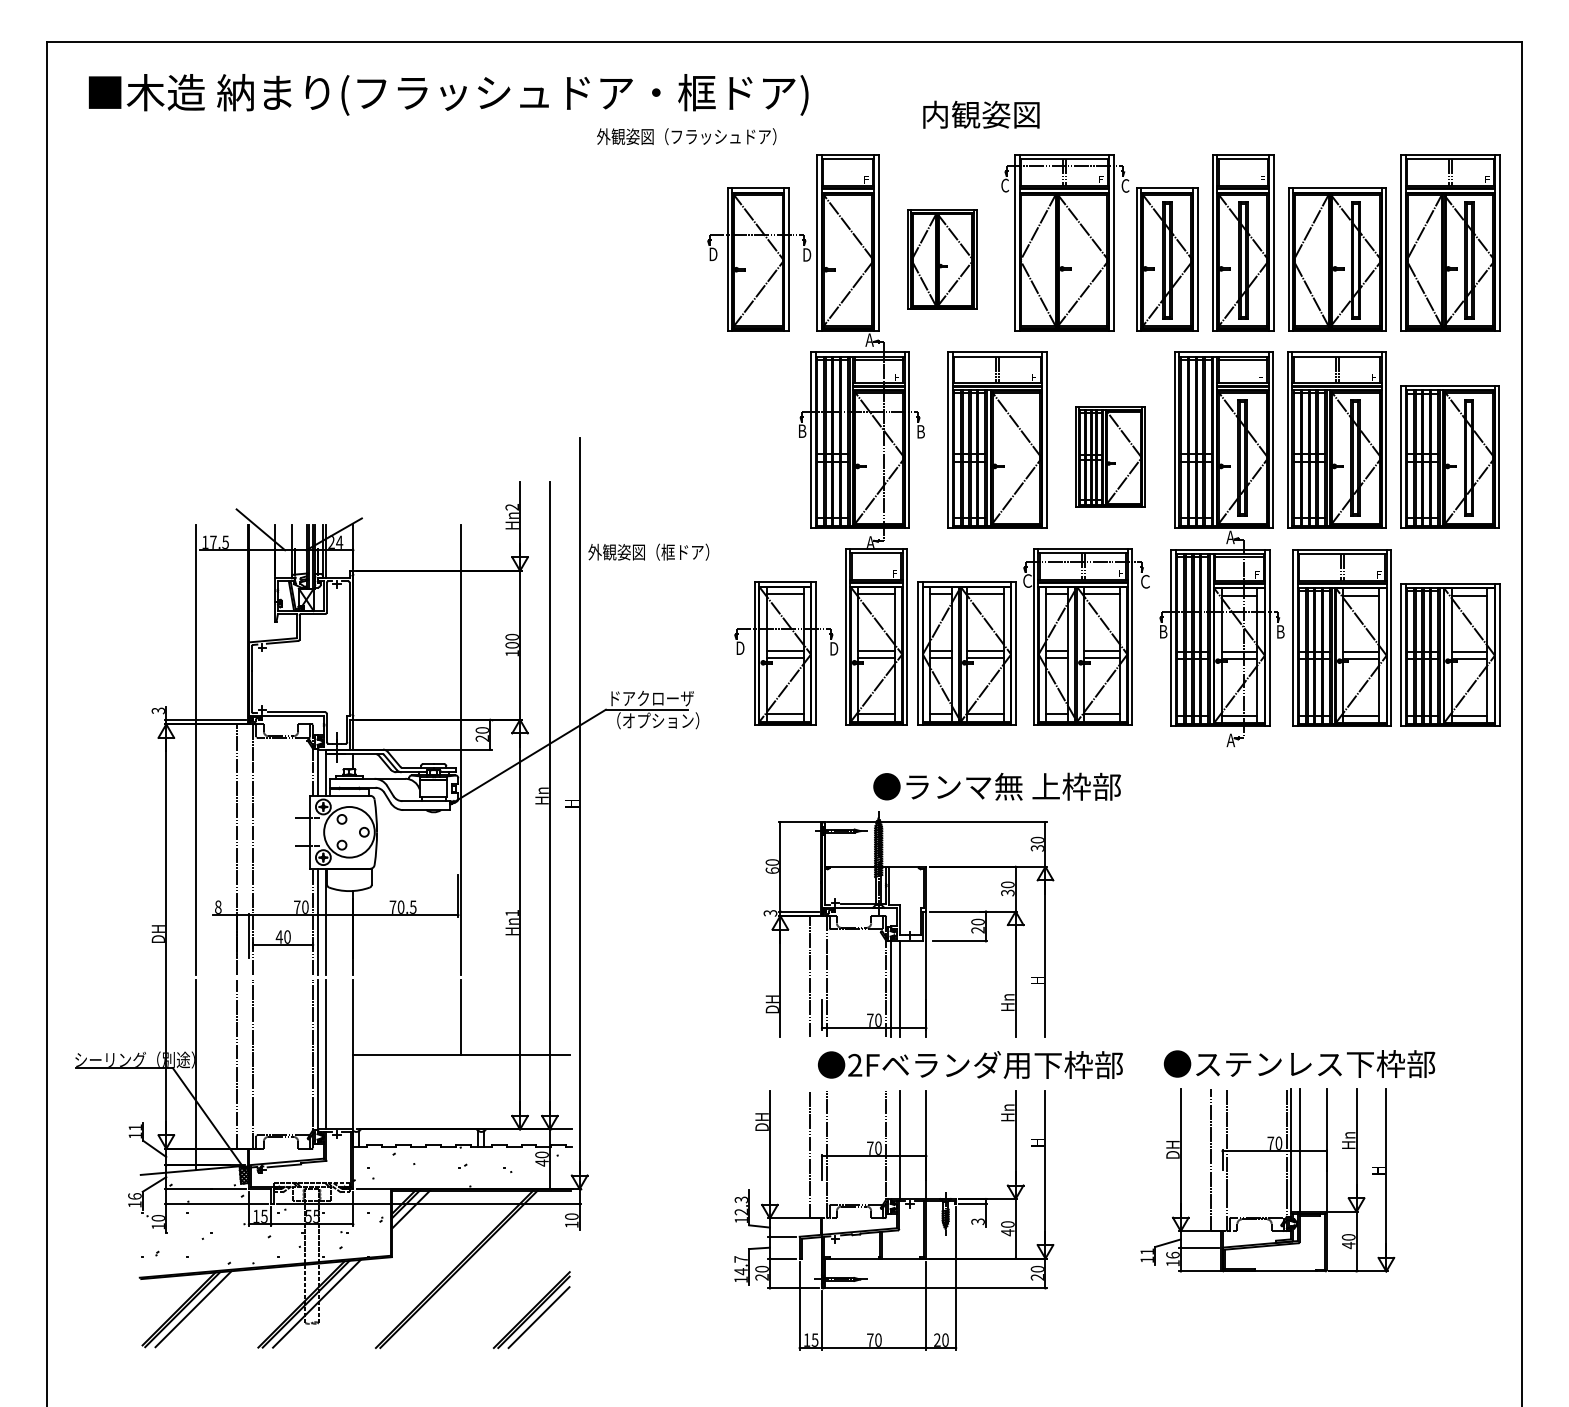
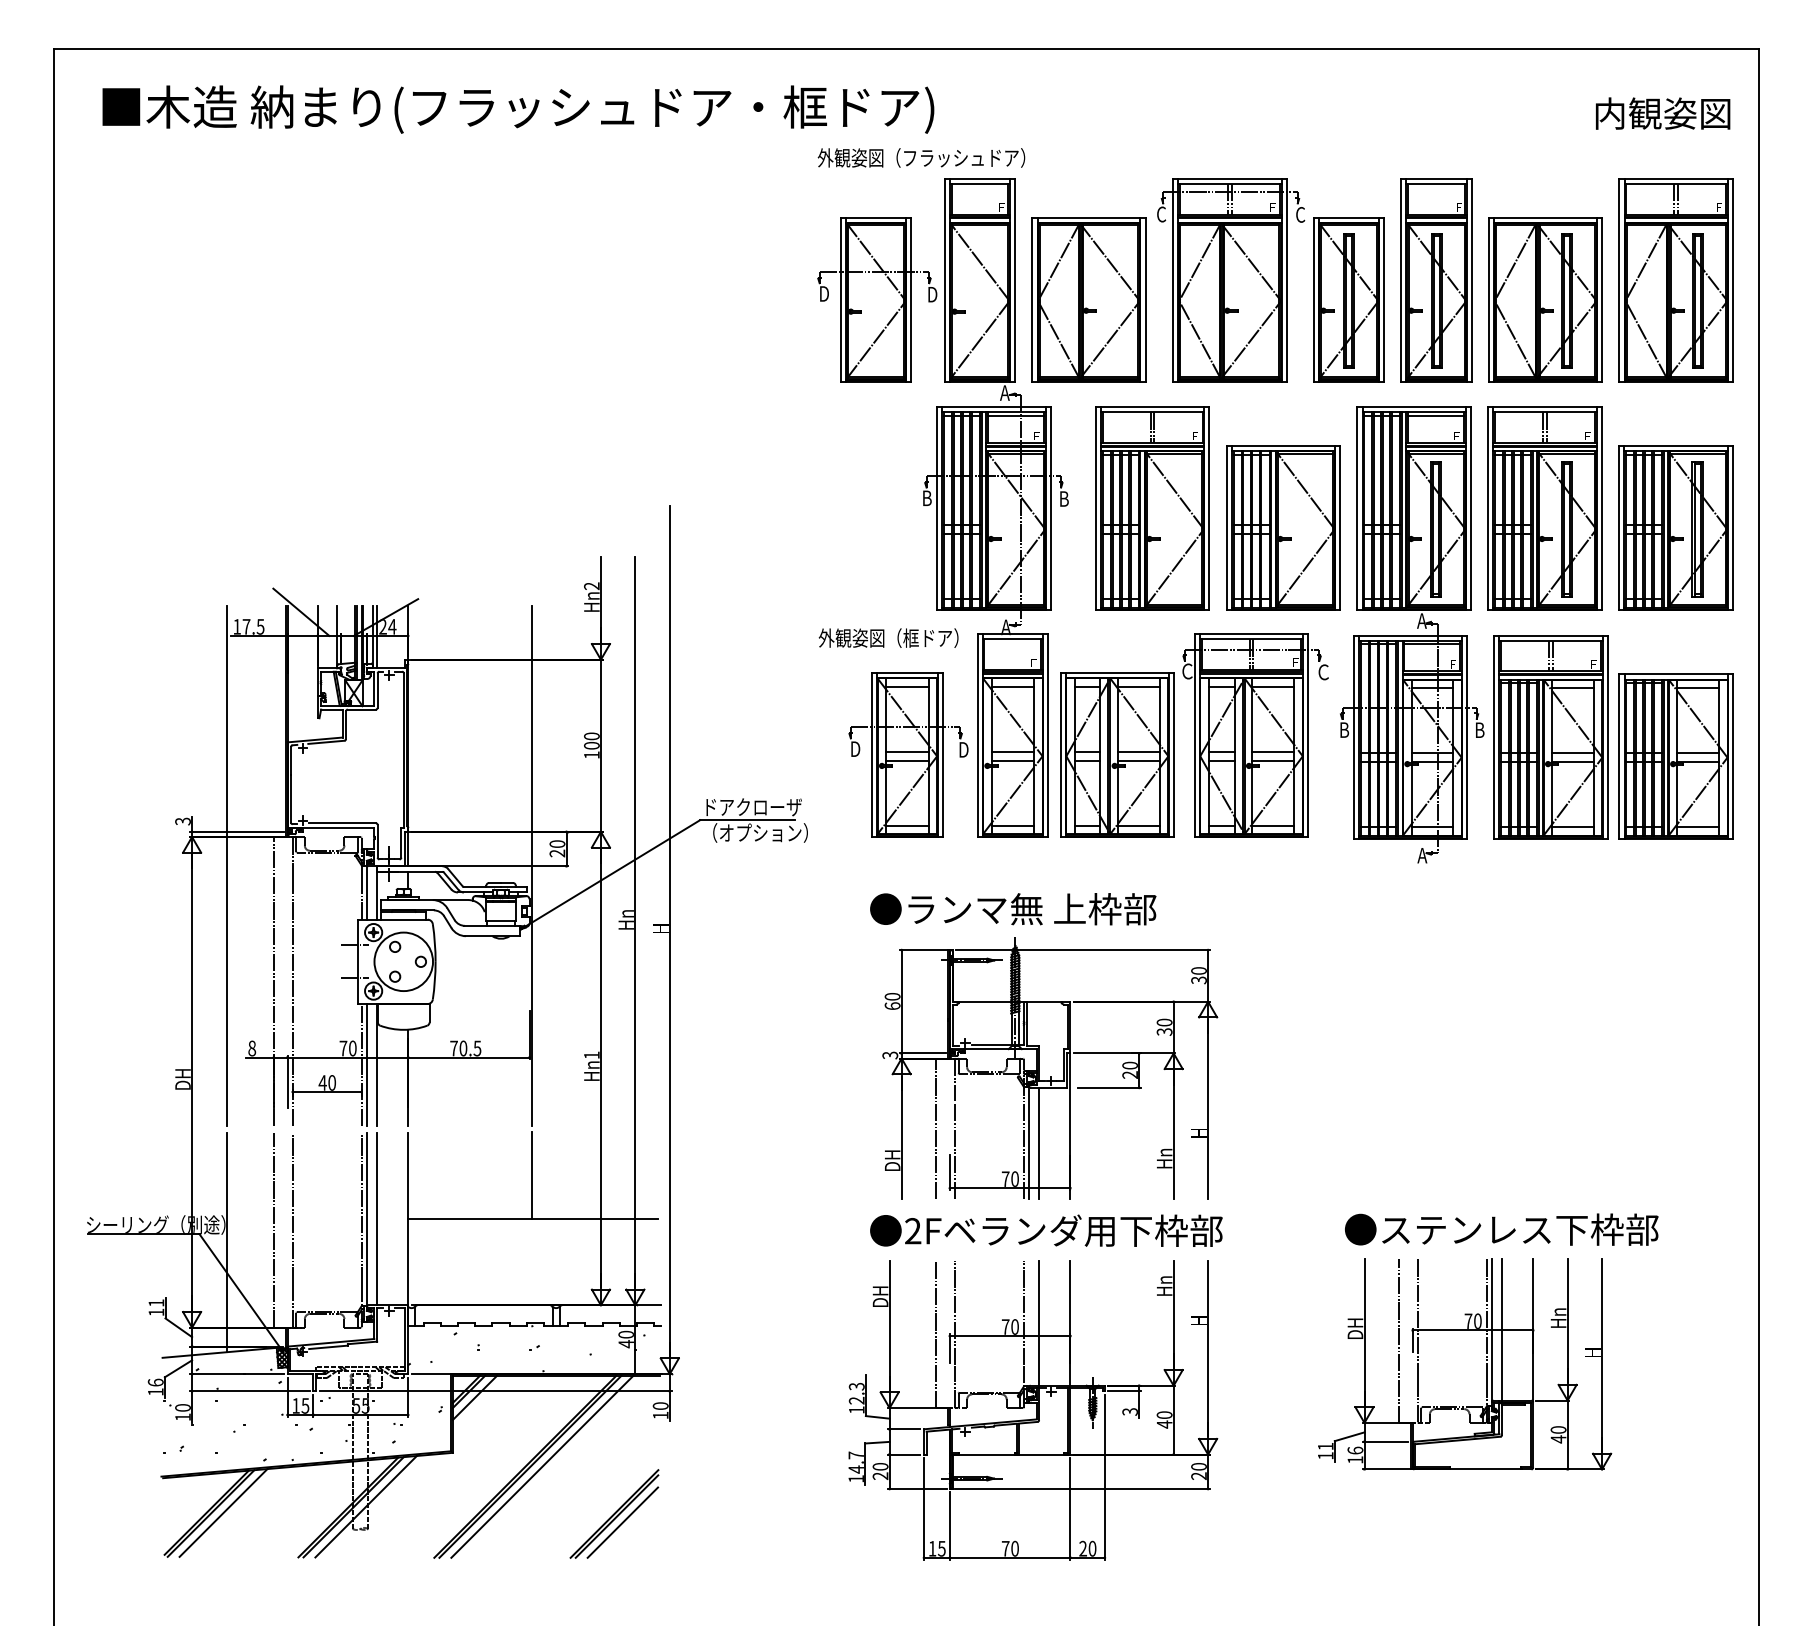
text: (981, 114) -> (1663, 113), moved
text: (686, 136) -> (921, 157), moved
part: (941, 259) -> (1088, 299), size x1.43
part: (1110, 456) -> (1283, 527), size x1.43
text: (648, 551) -> (888, 637), moved
text: (997, 787) -> (1013, 909), moved
text: (970, 1064) -> (1046, 1230), moved
line: (469, 1268) -> (542, 1466), added

